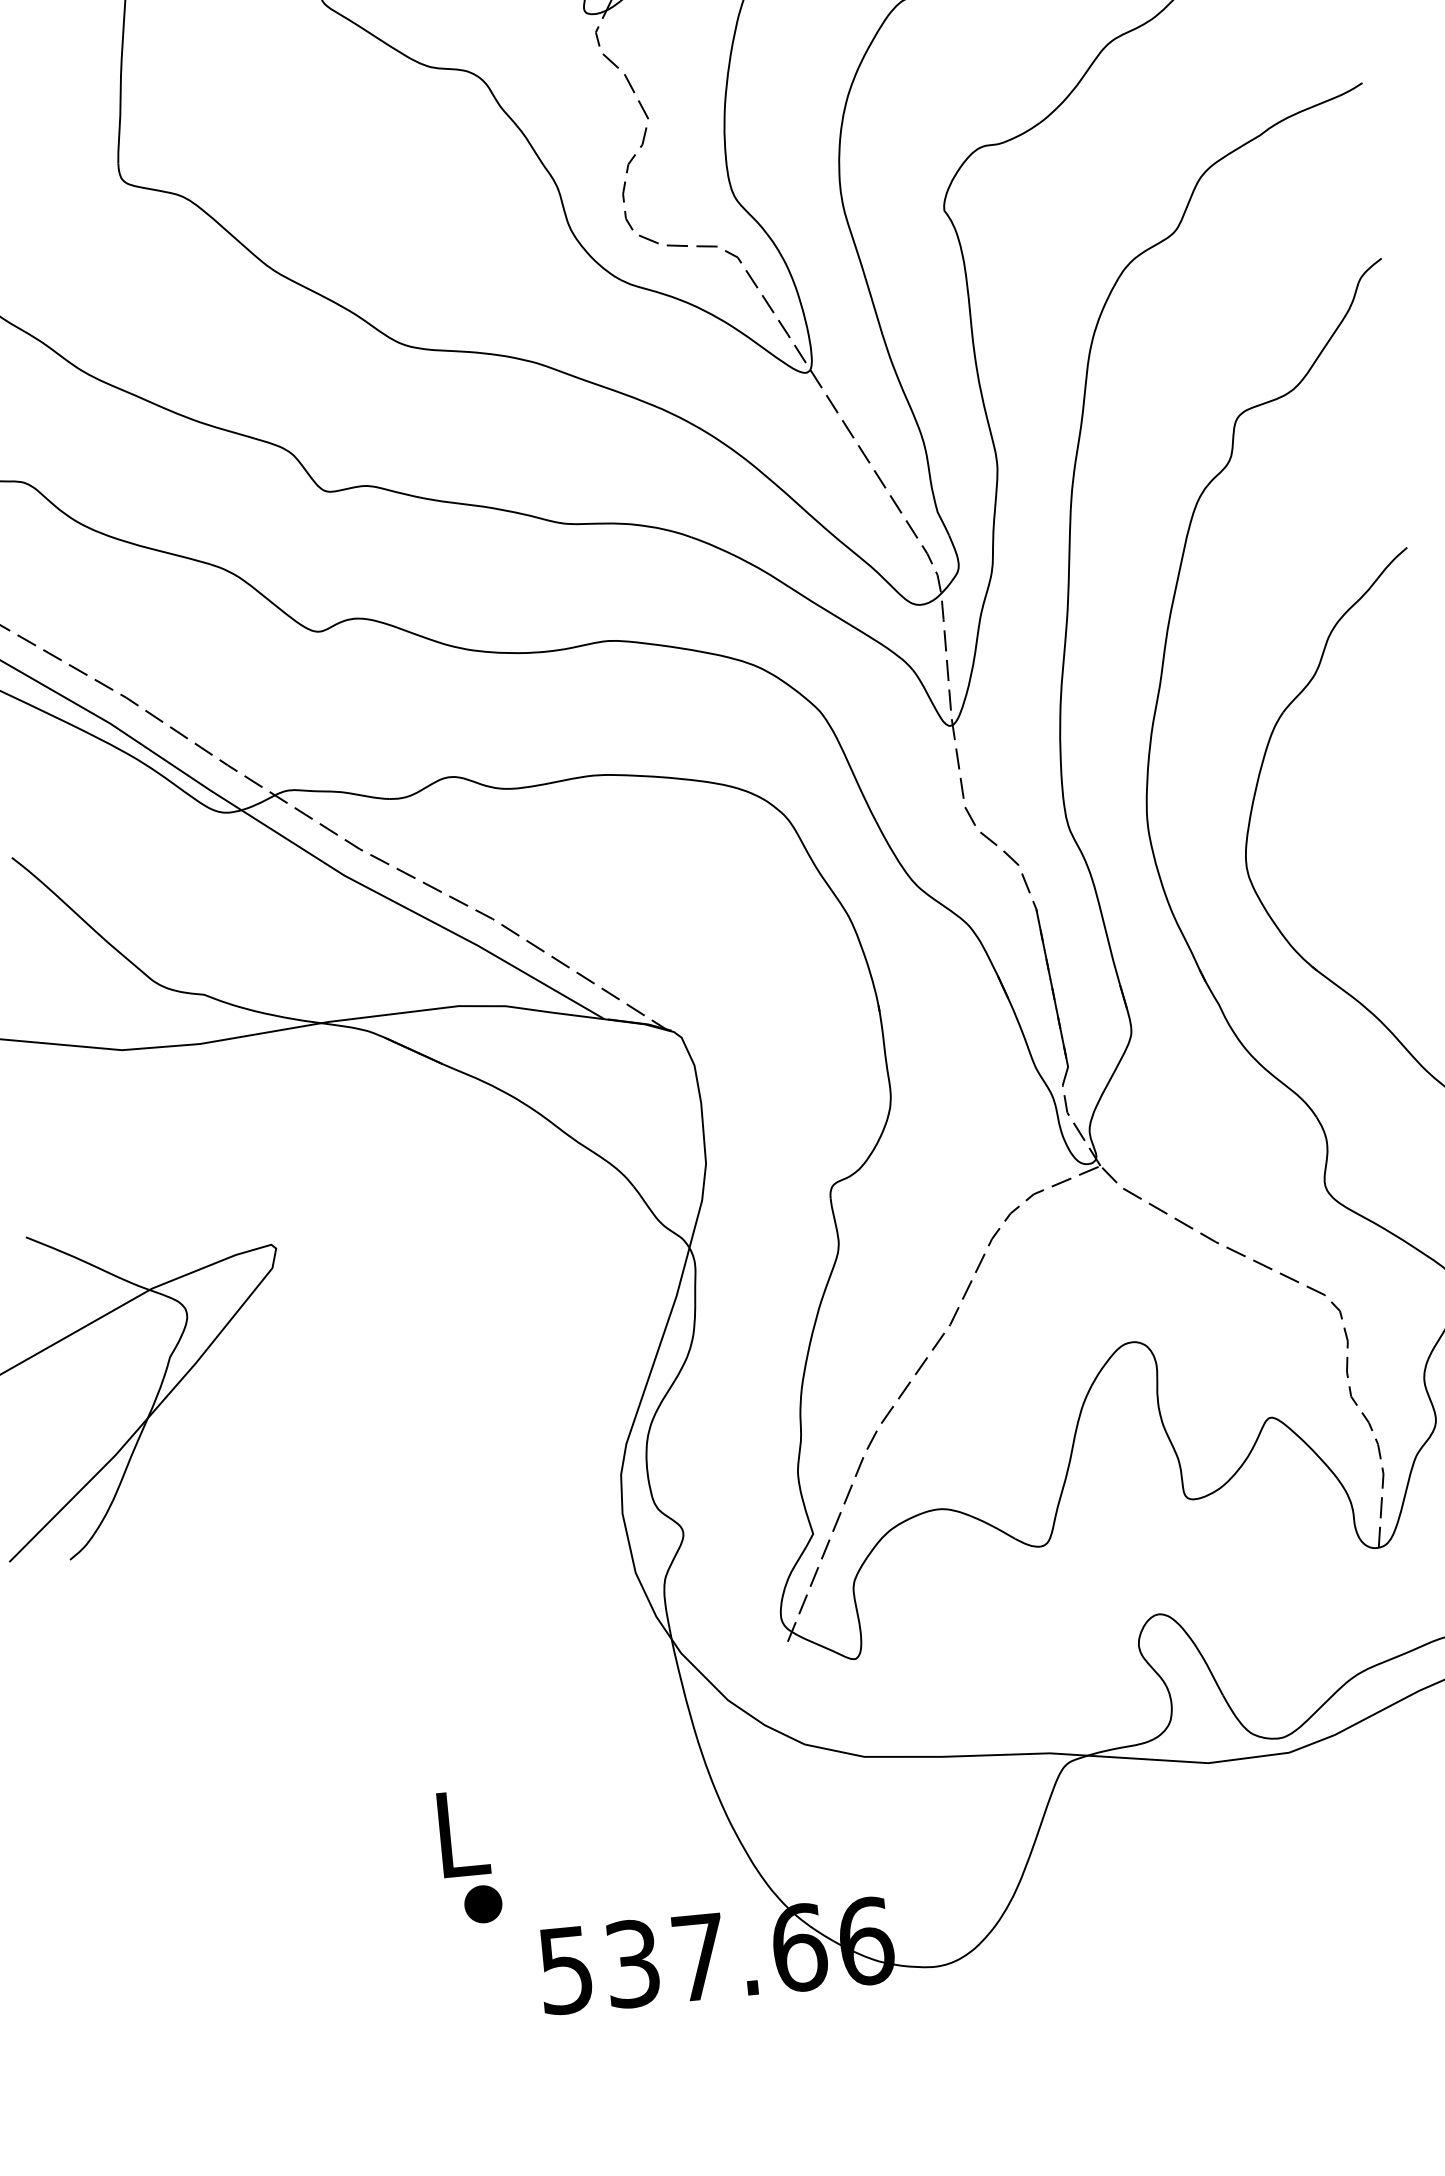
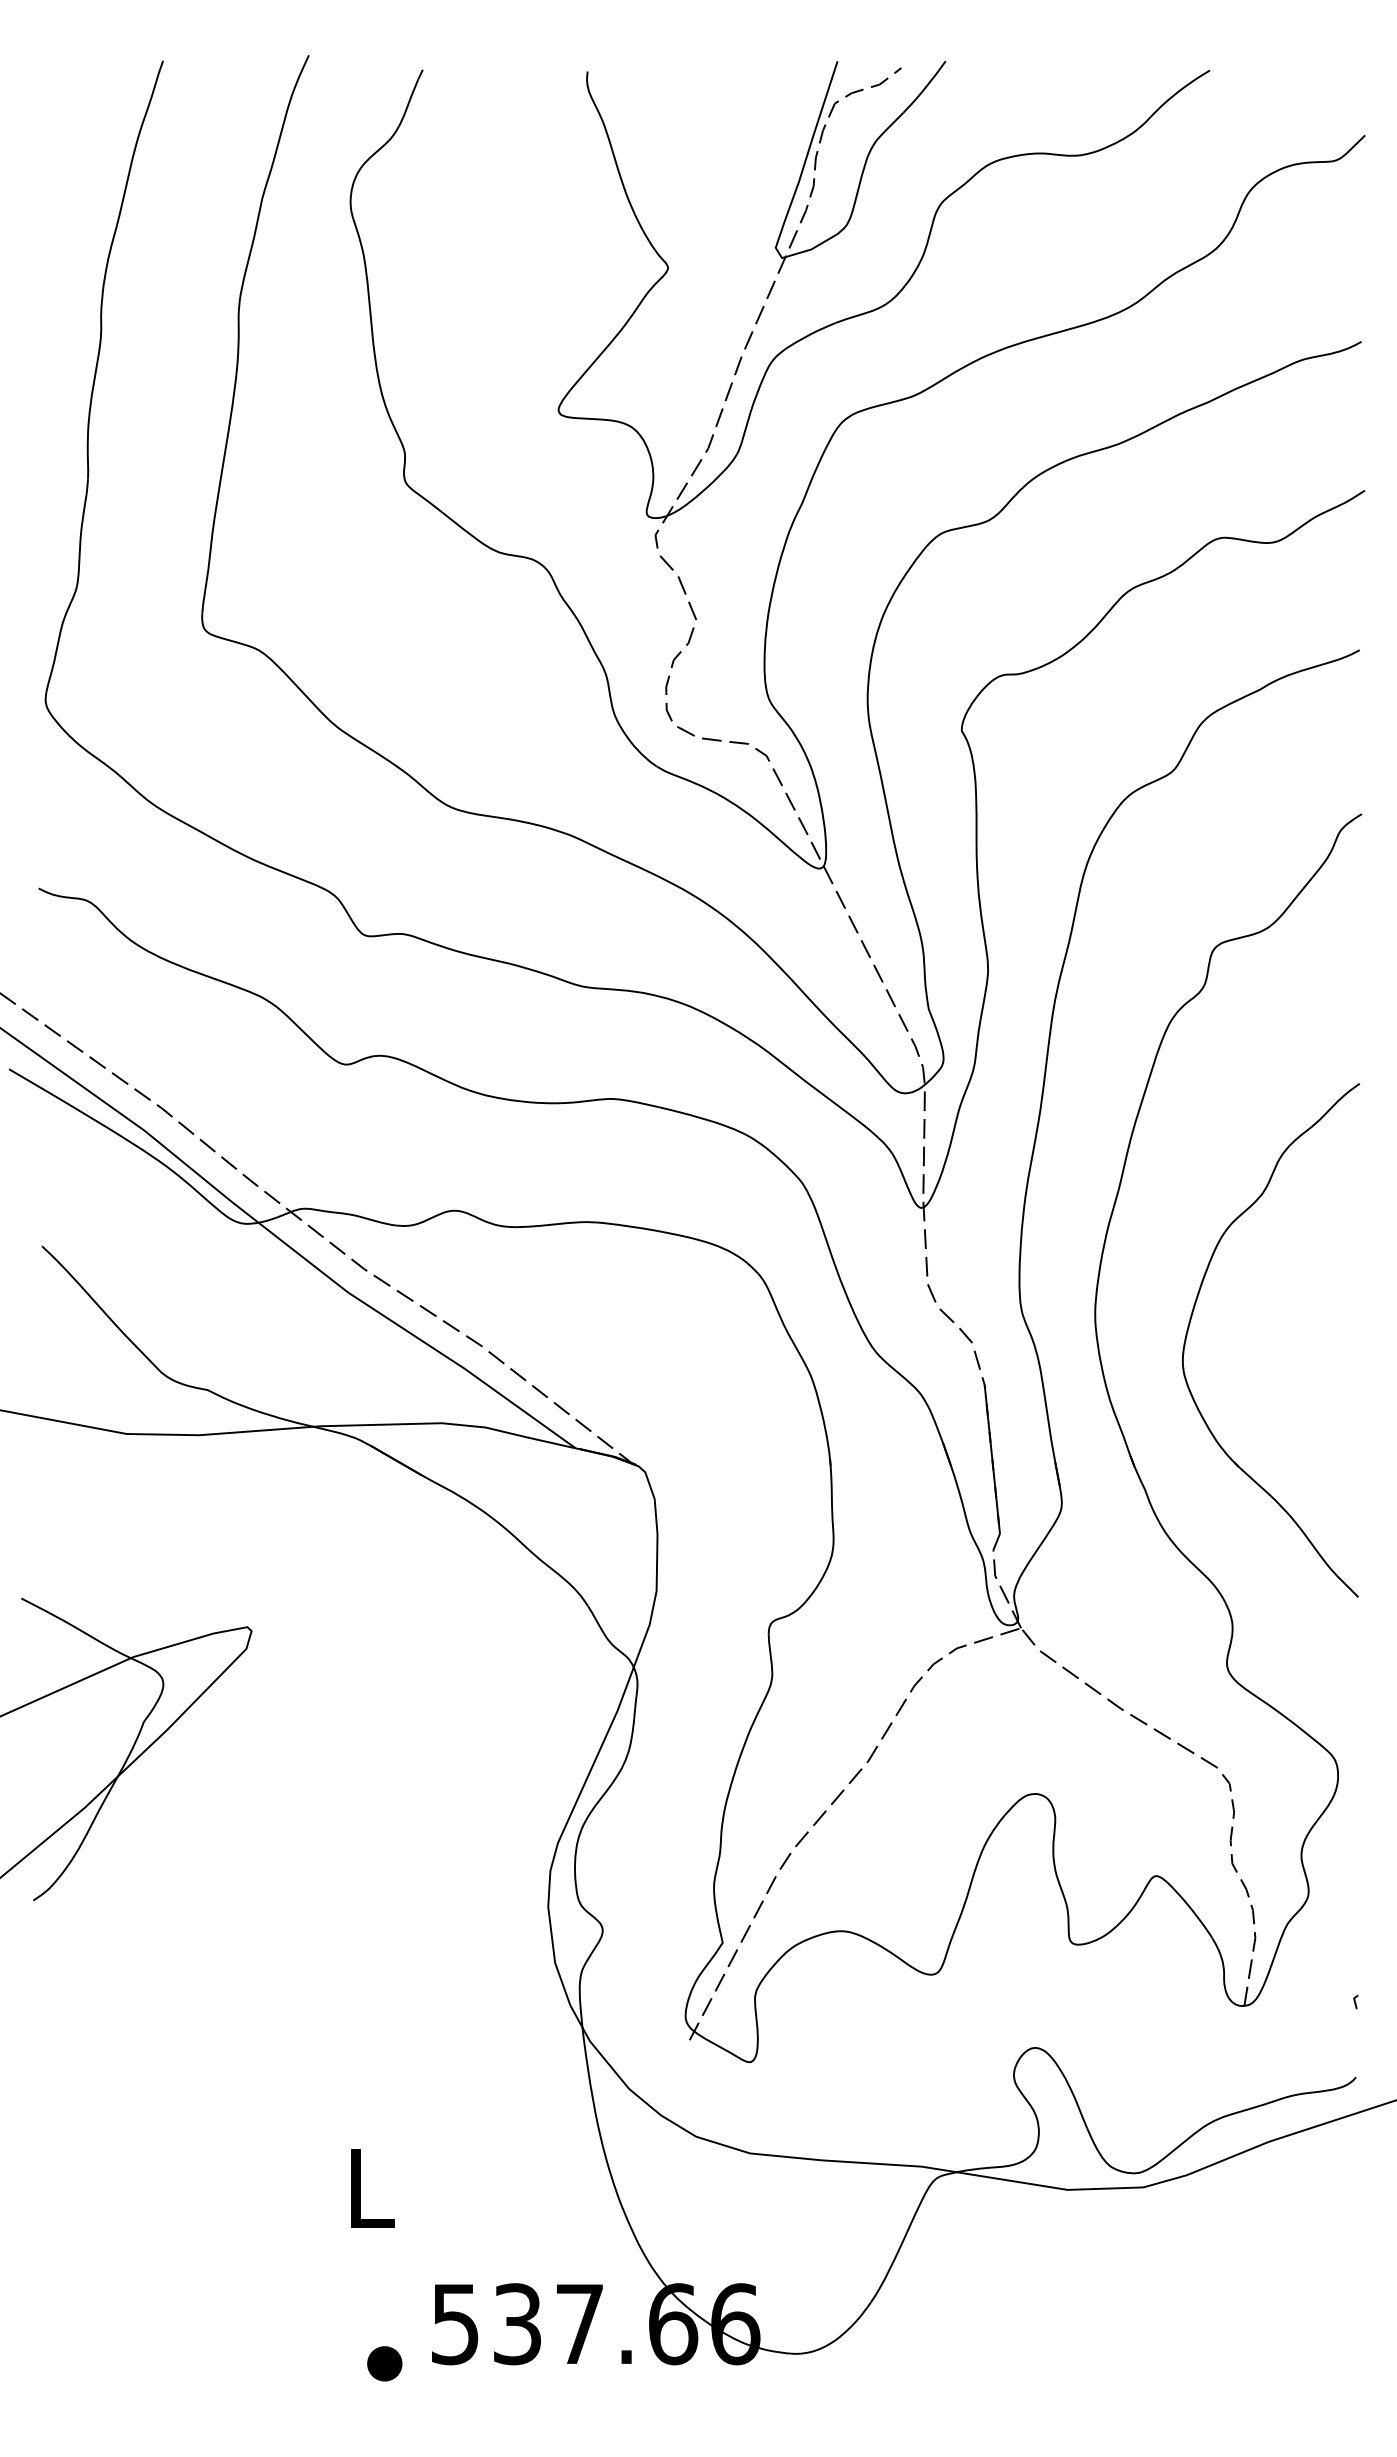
part: (483, 1903) -> (384, 2363), moved

